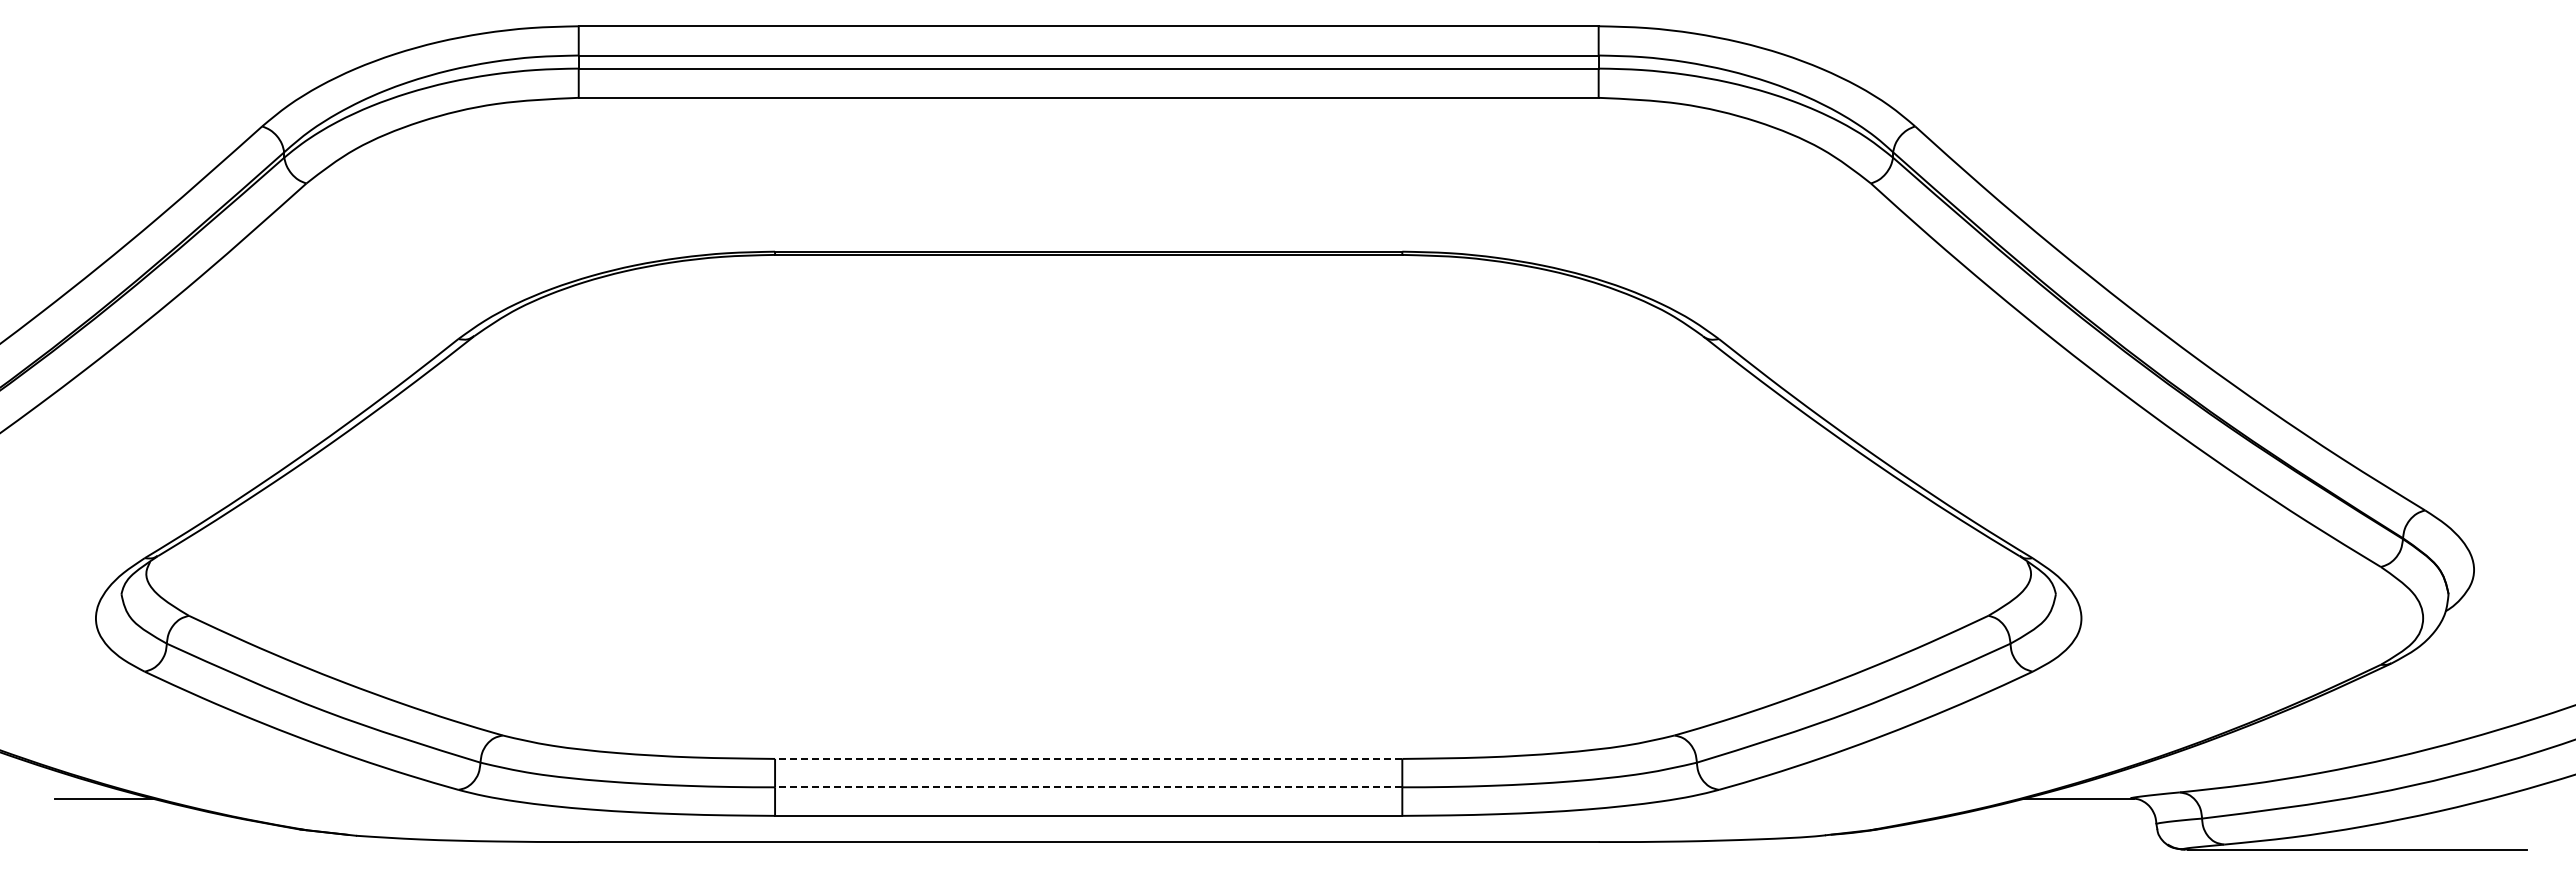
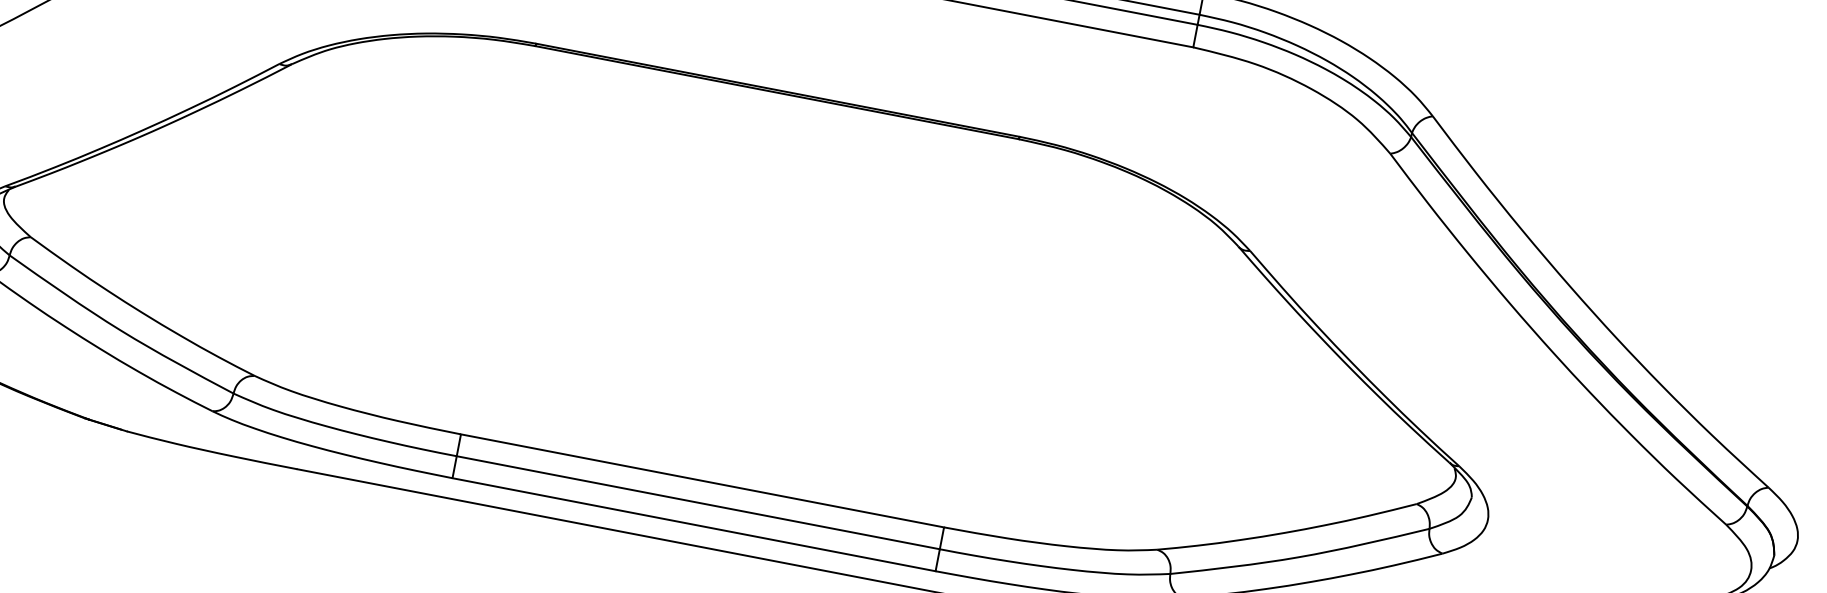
line: (1088, 758) -> (702, 480), dashed -> solid
line: (1088, 787) -> (698, 502), dashed -> solid

